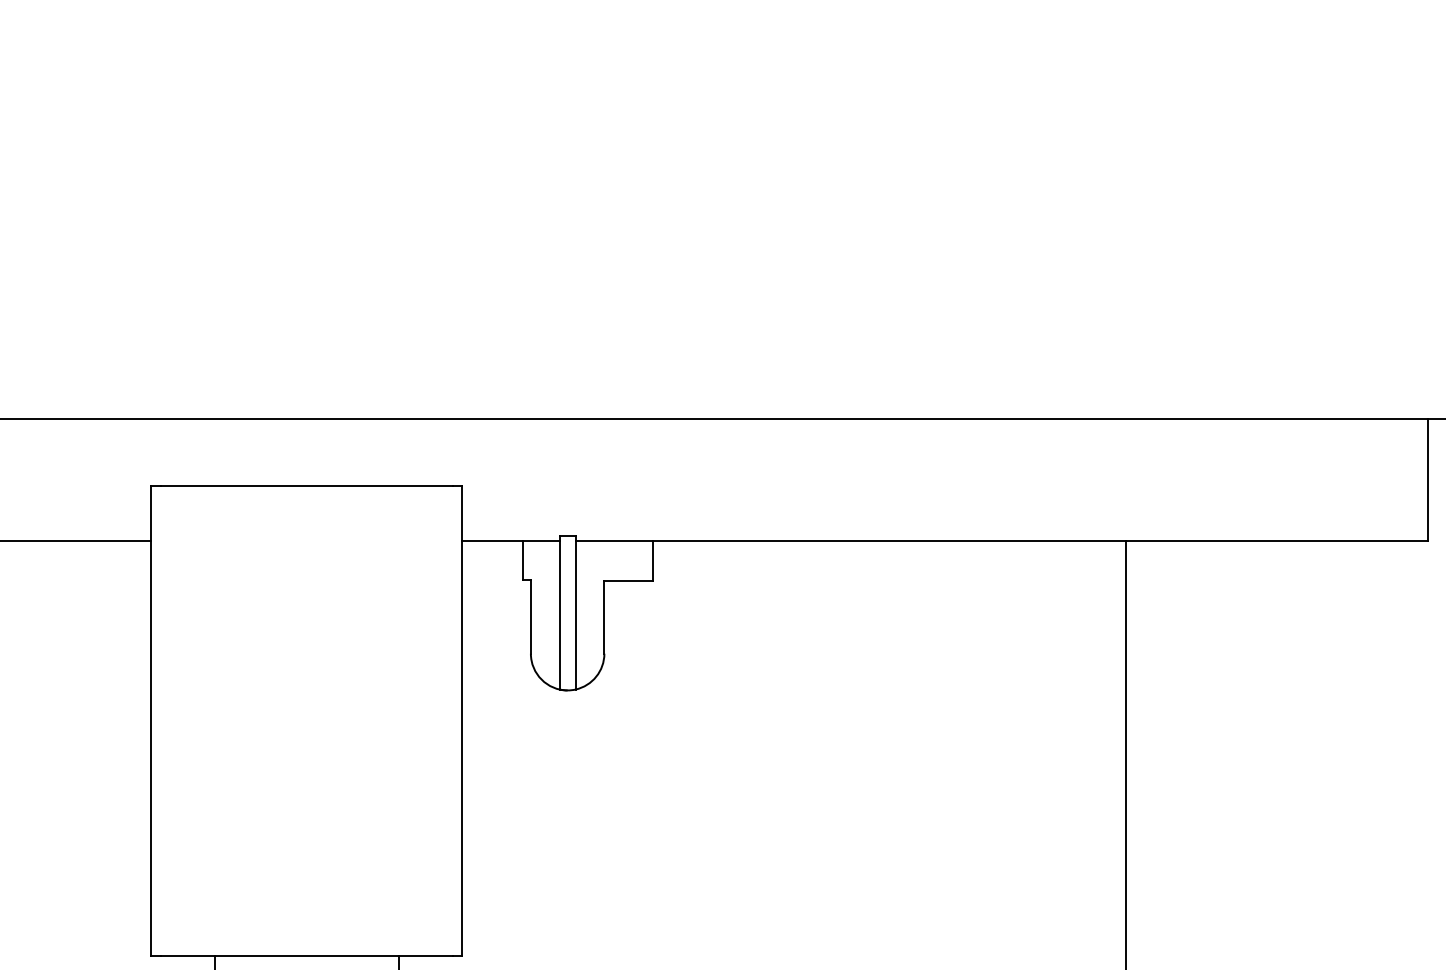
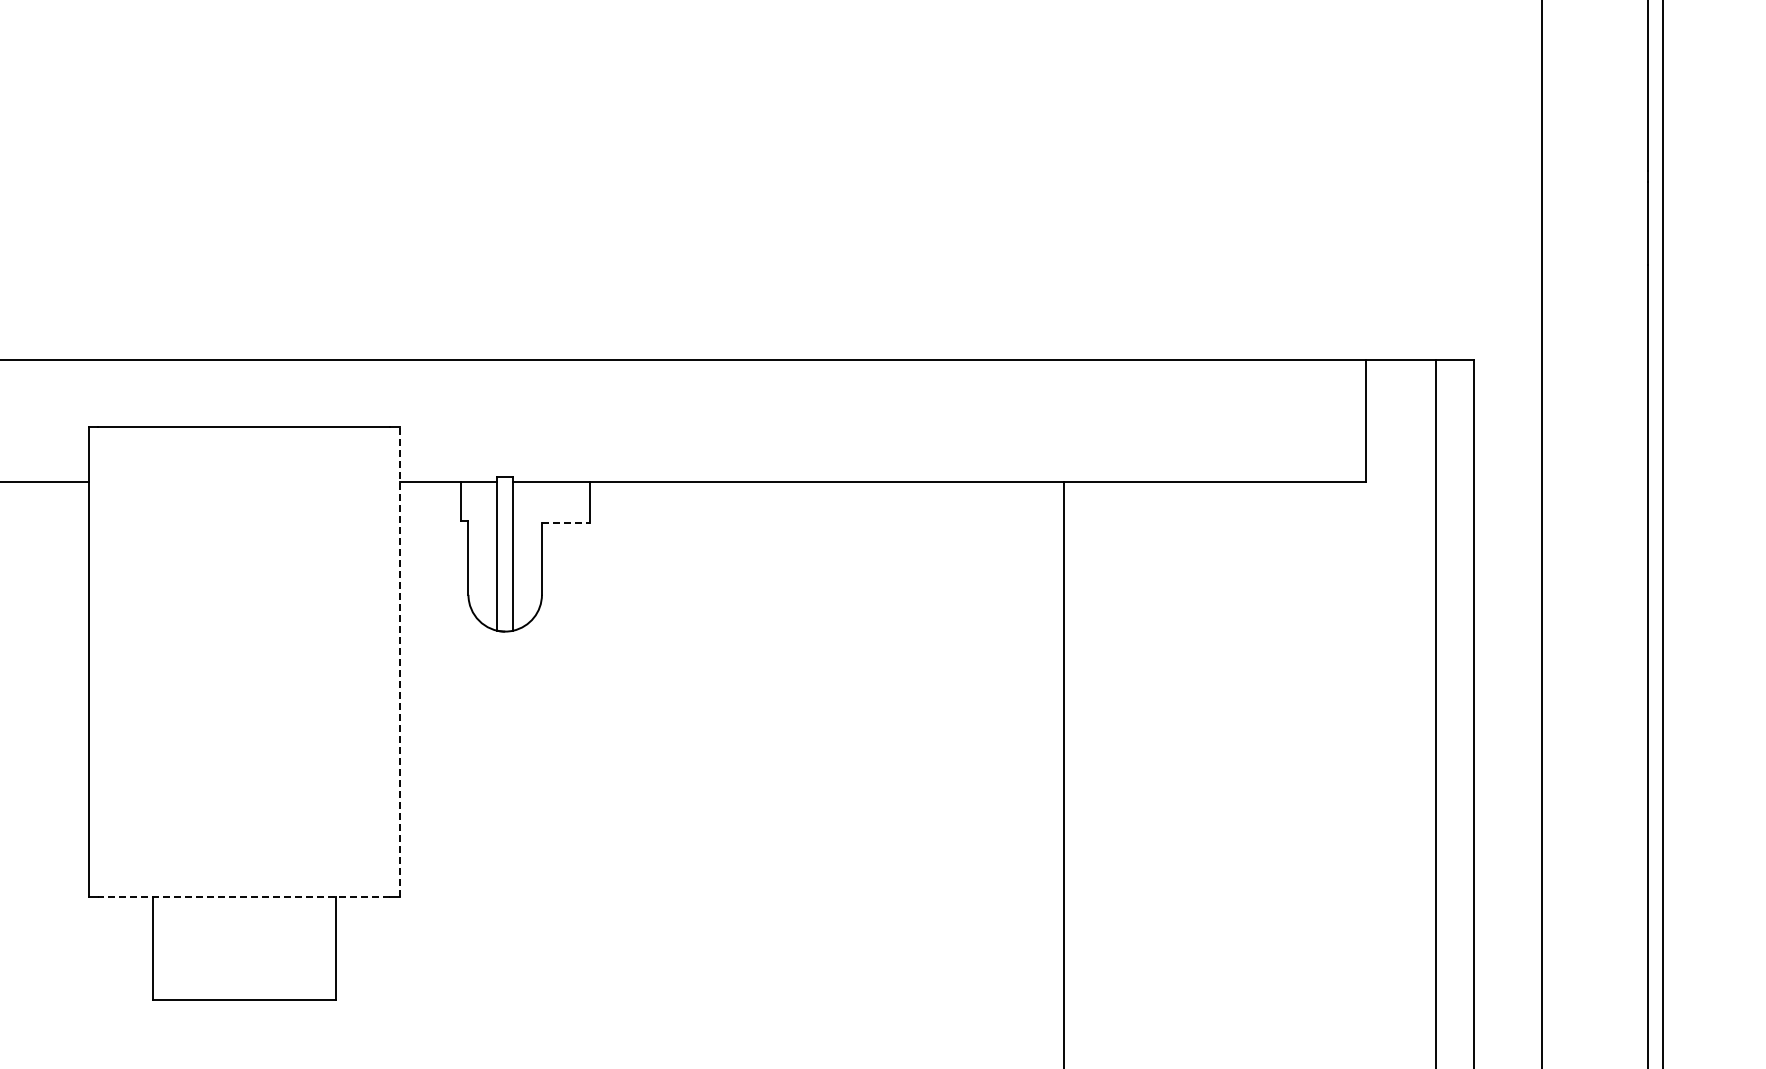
line: (628, 581) -> (566, 522), solid -> dashed
line: (461, 721) -> (399, 662), solid -> dashed
line: (305, 955) -> (243, 896), solid -> dashed

